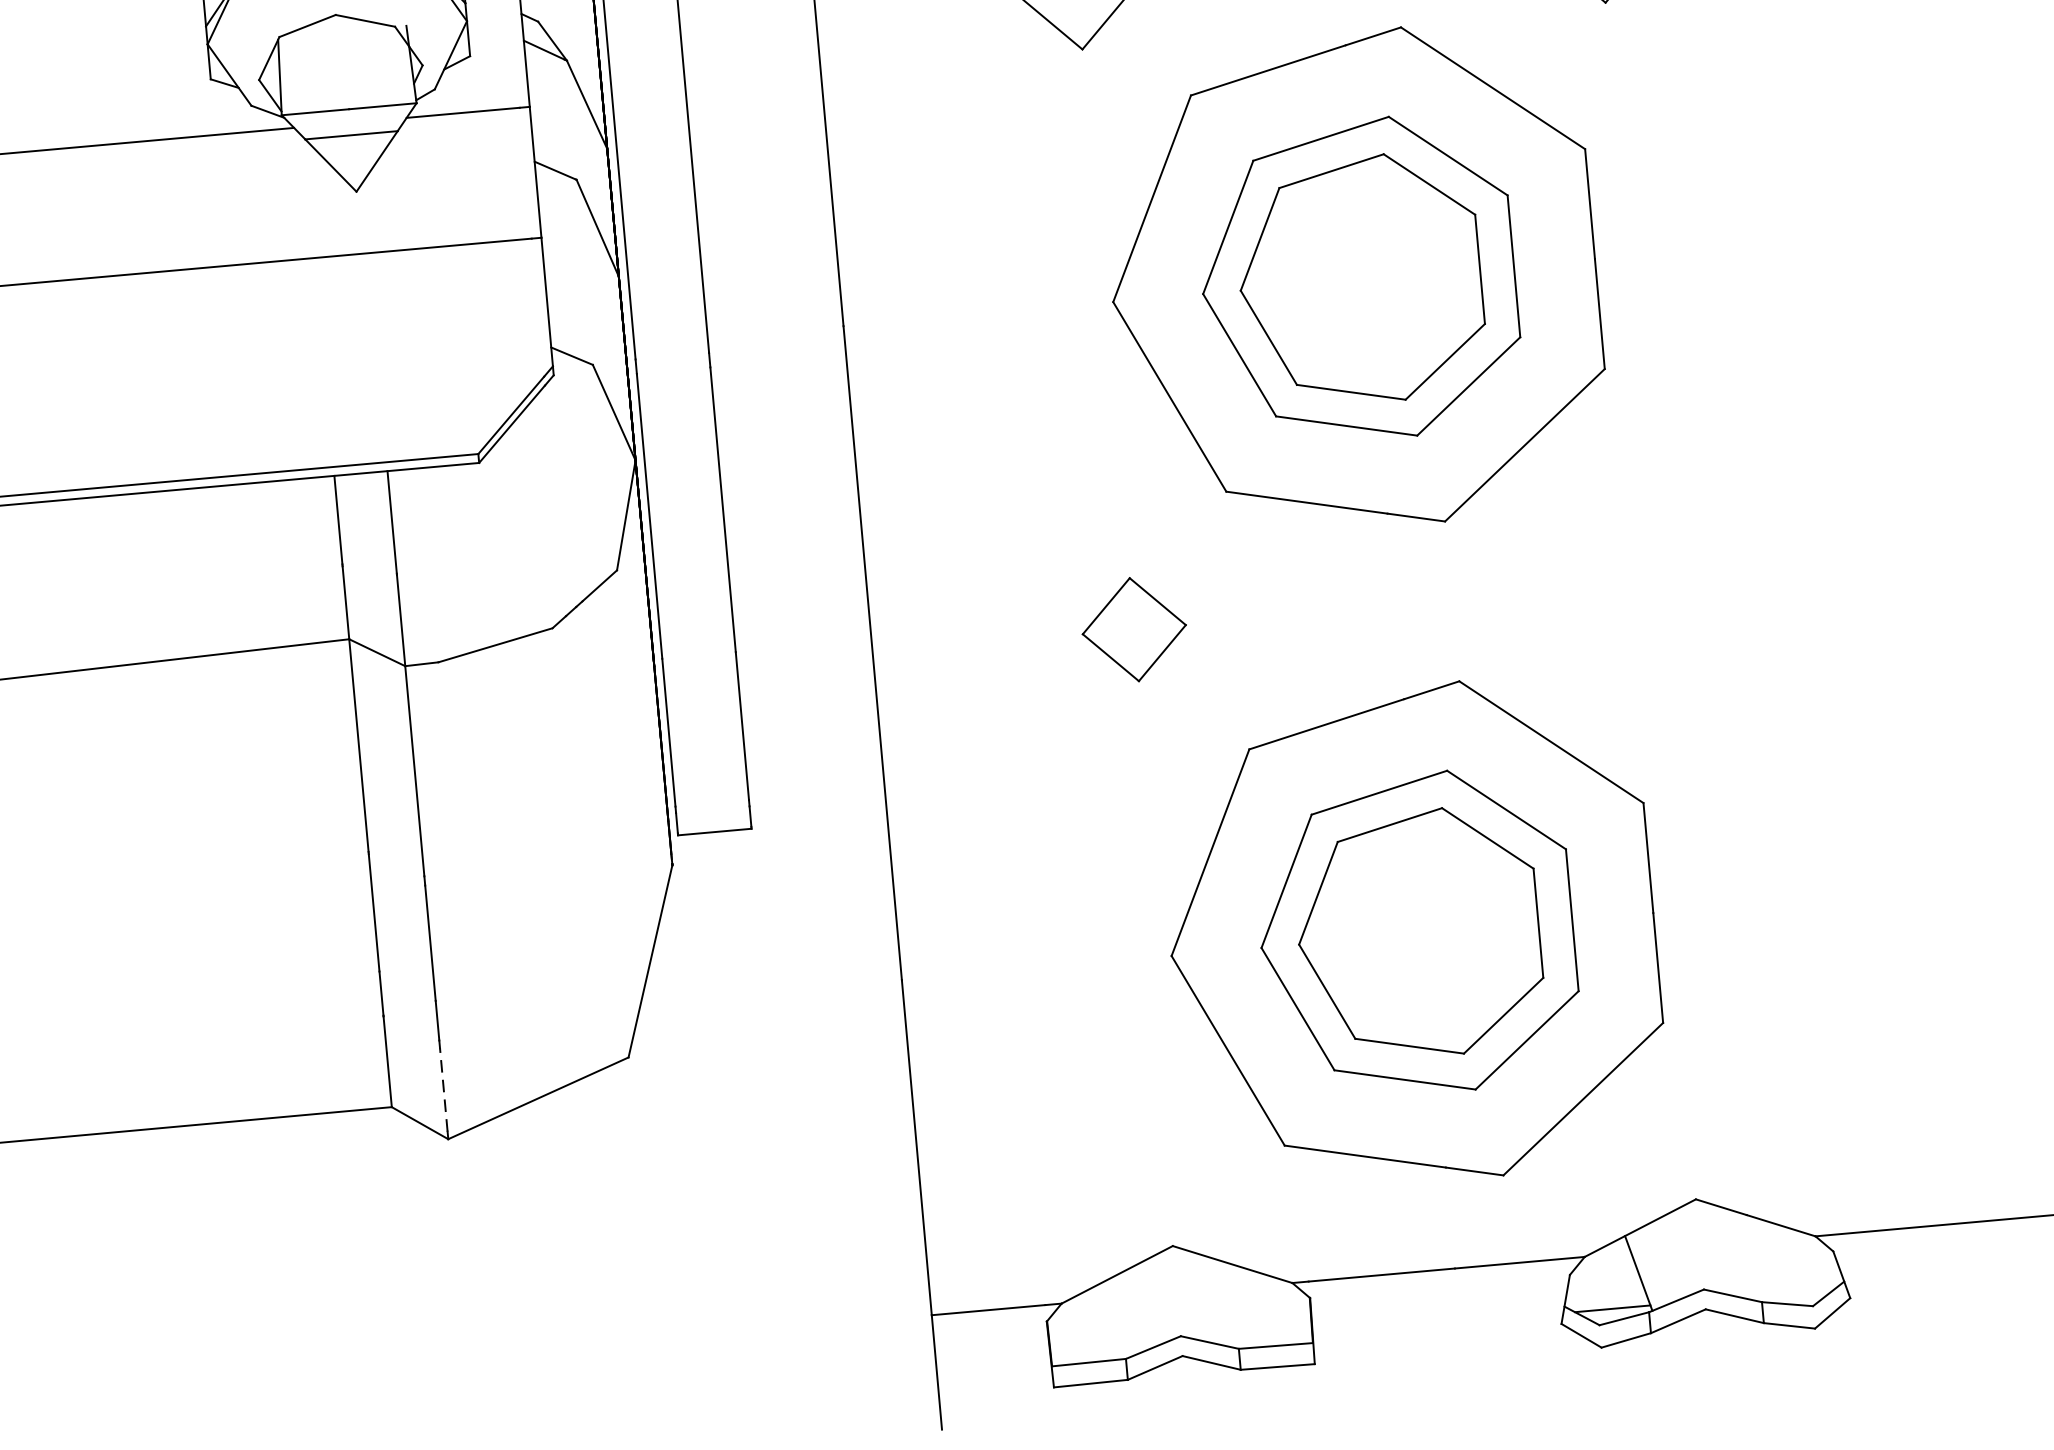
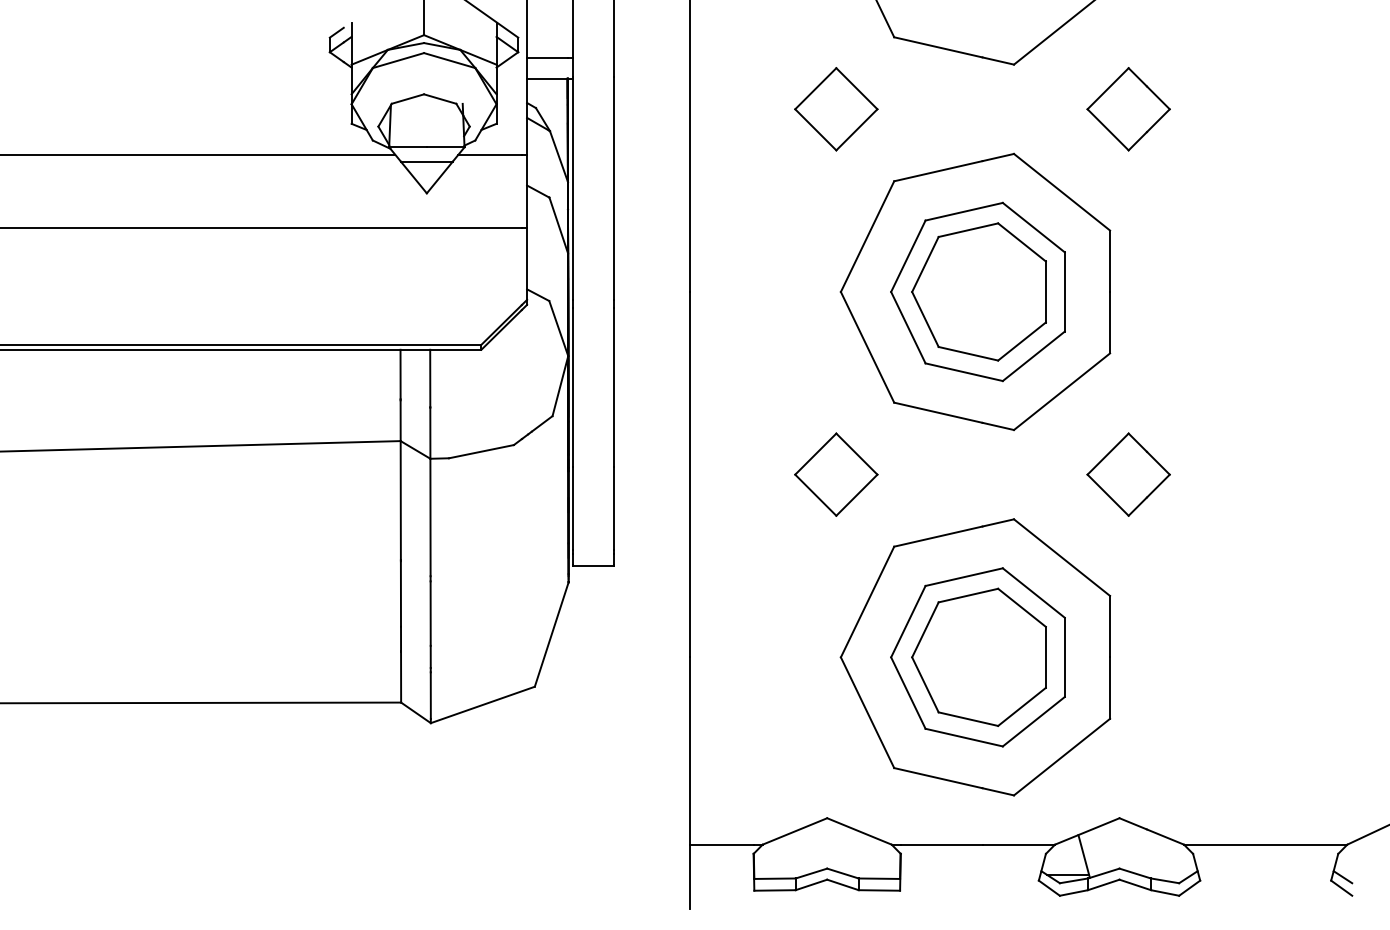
part: (1657, 582) -> (1128, 474), added
part: (1134, 629) -> (836, 474), size x1.43
line: (443, 1089) -> (430, 695), dashed -> solid

